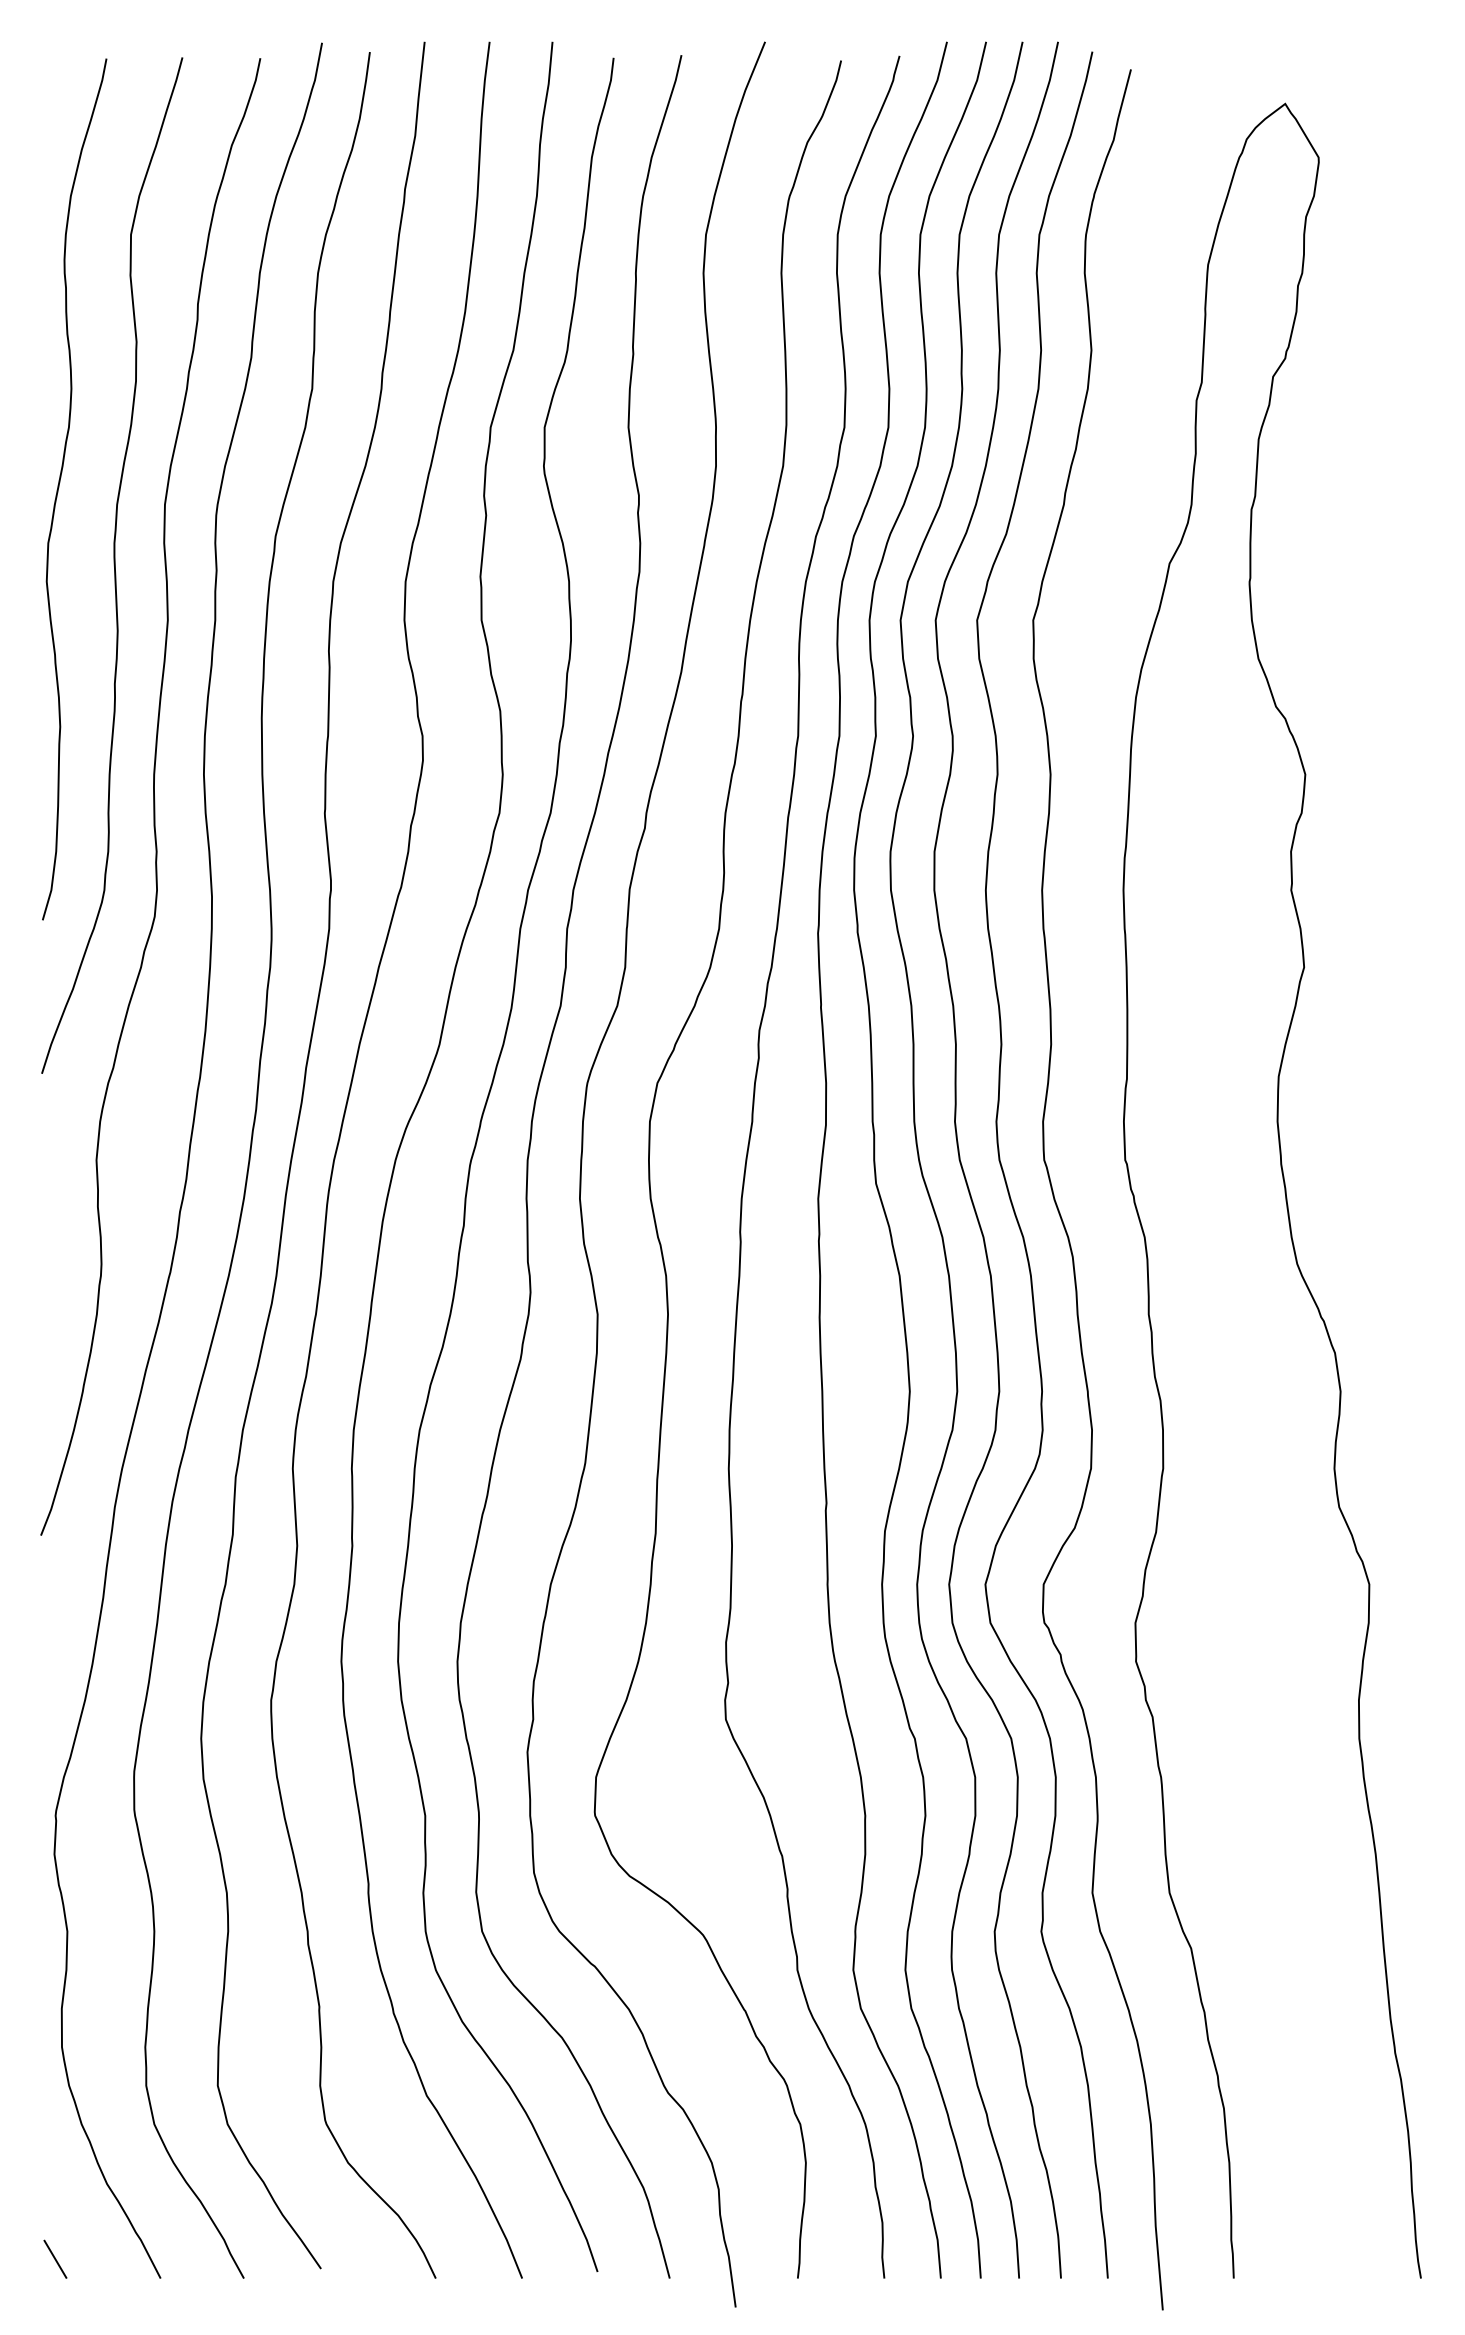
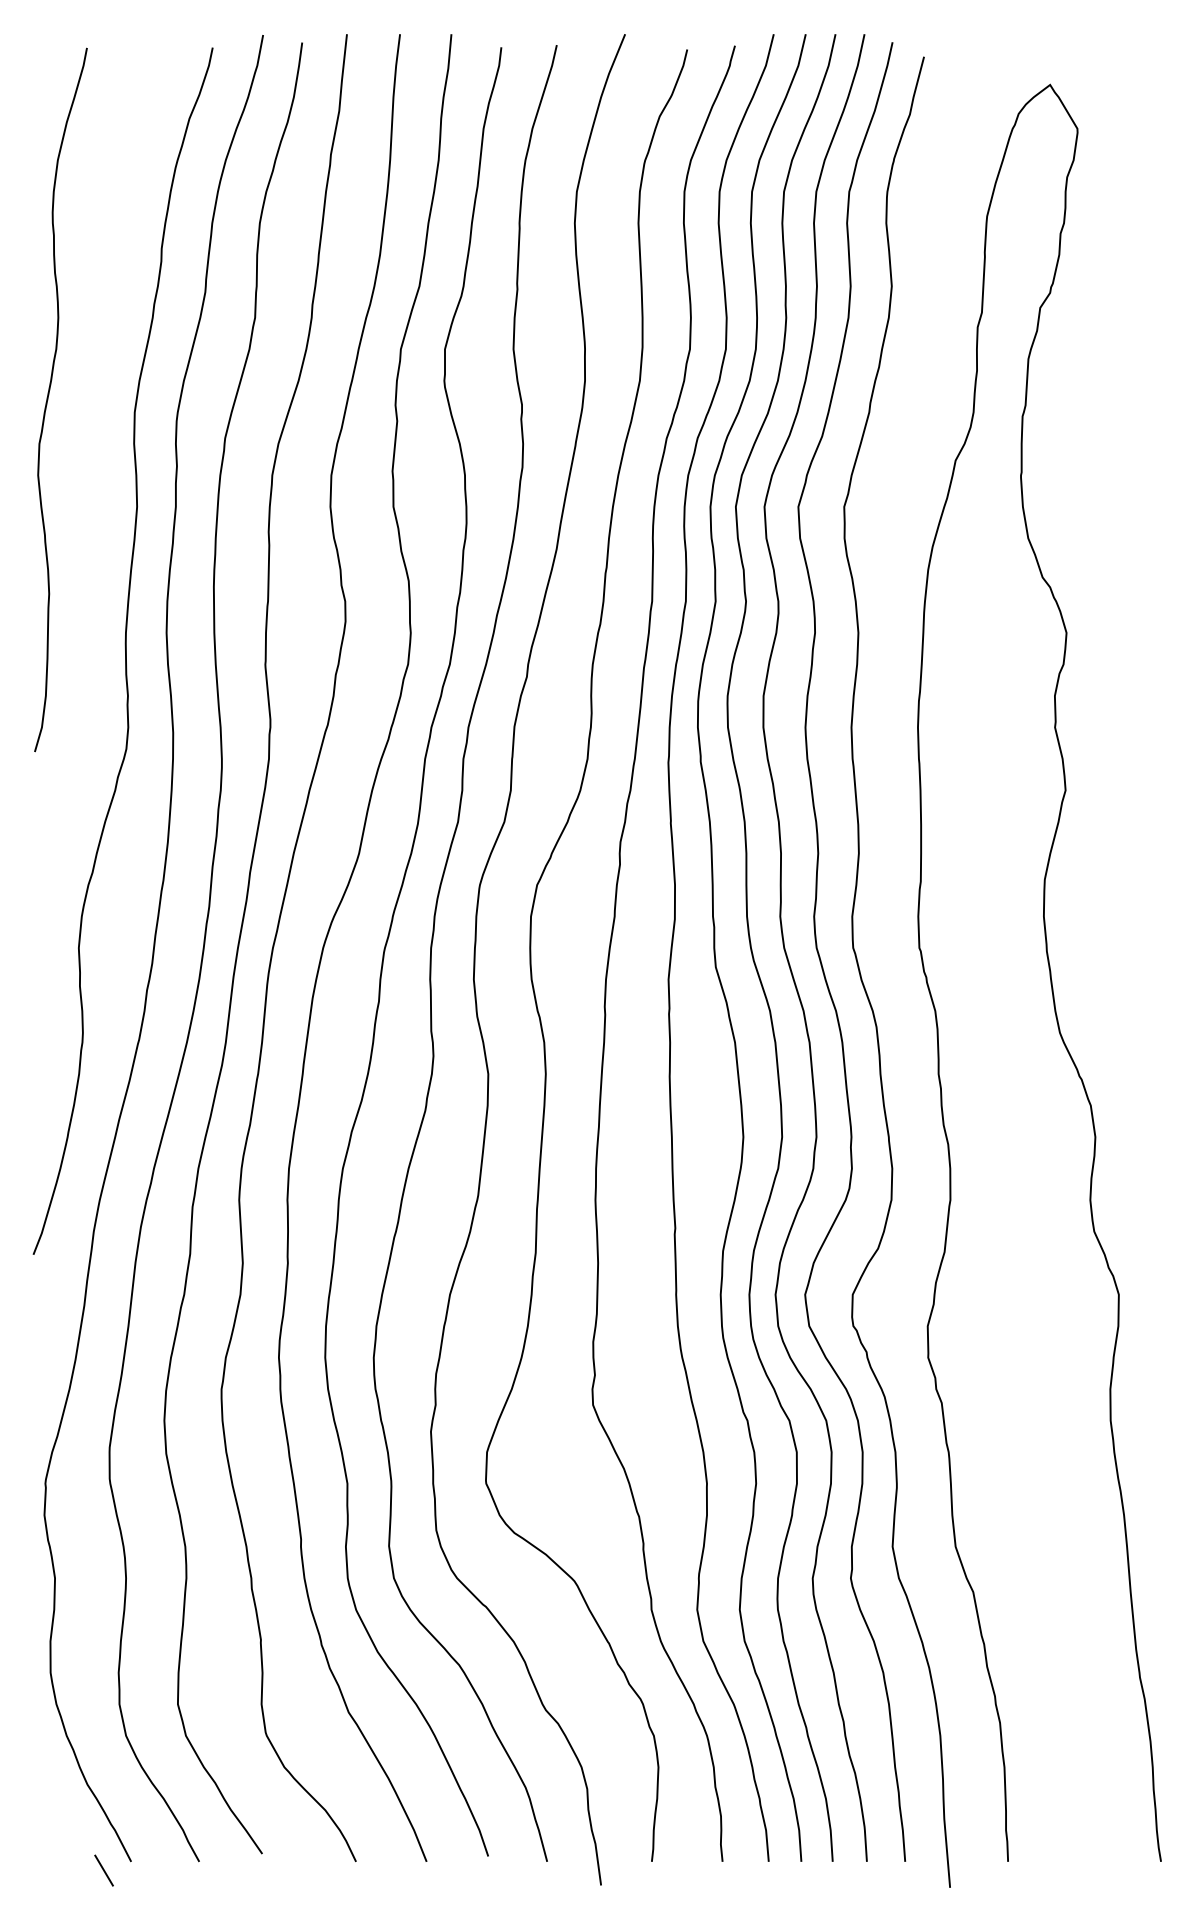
curve: (113, 565) -> (92, 462), removed
line: (55, 2258) -> (104, 1869), moved

